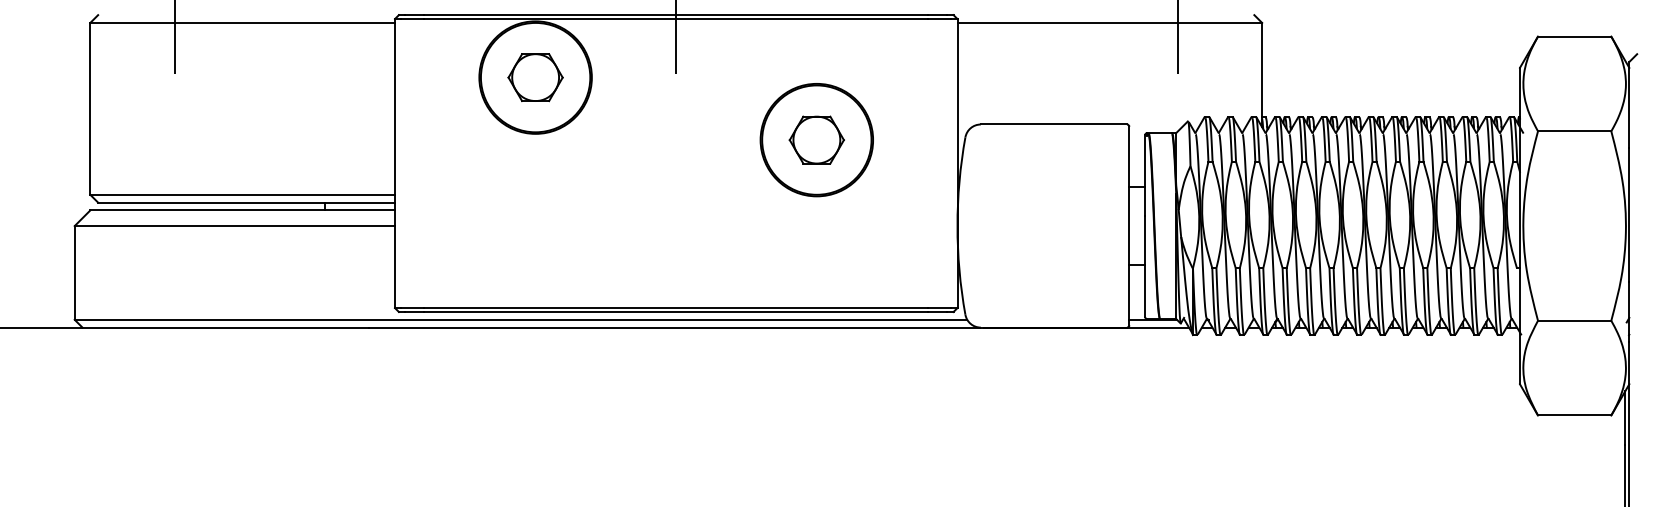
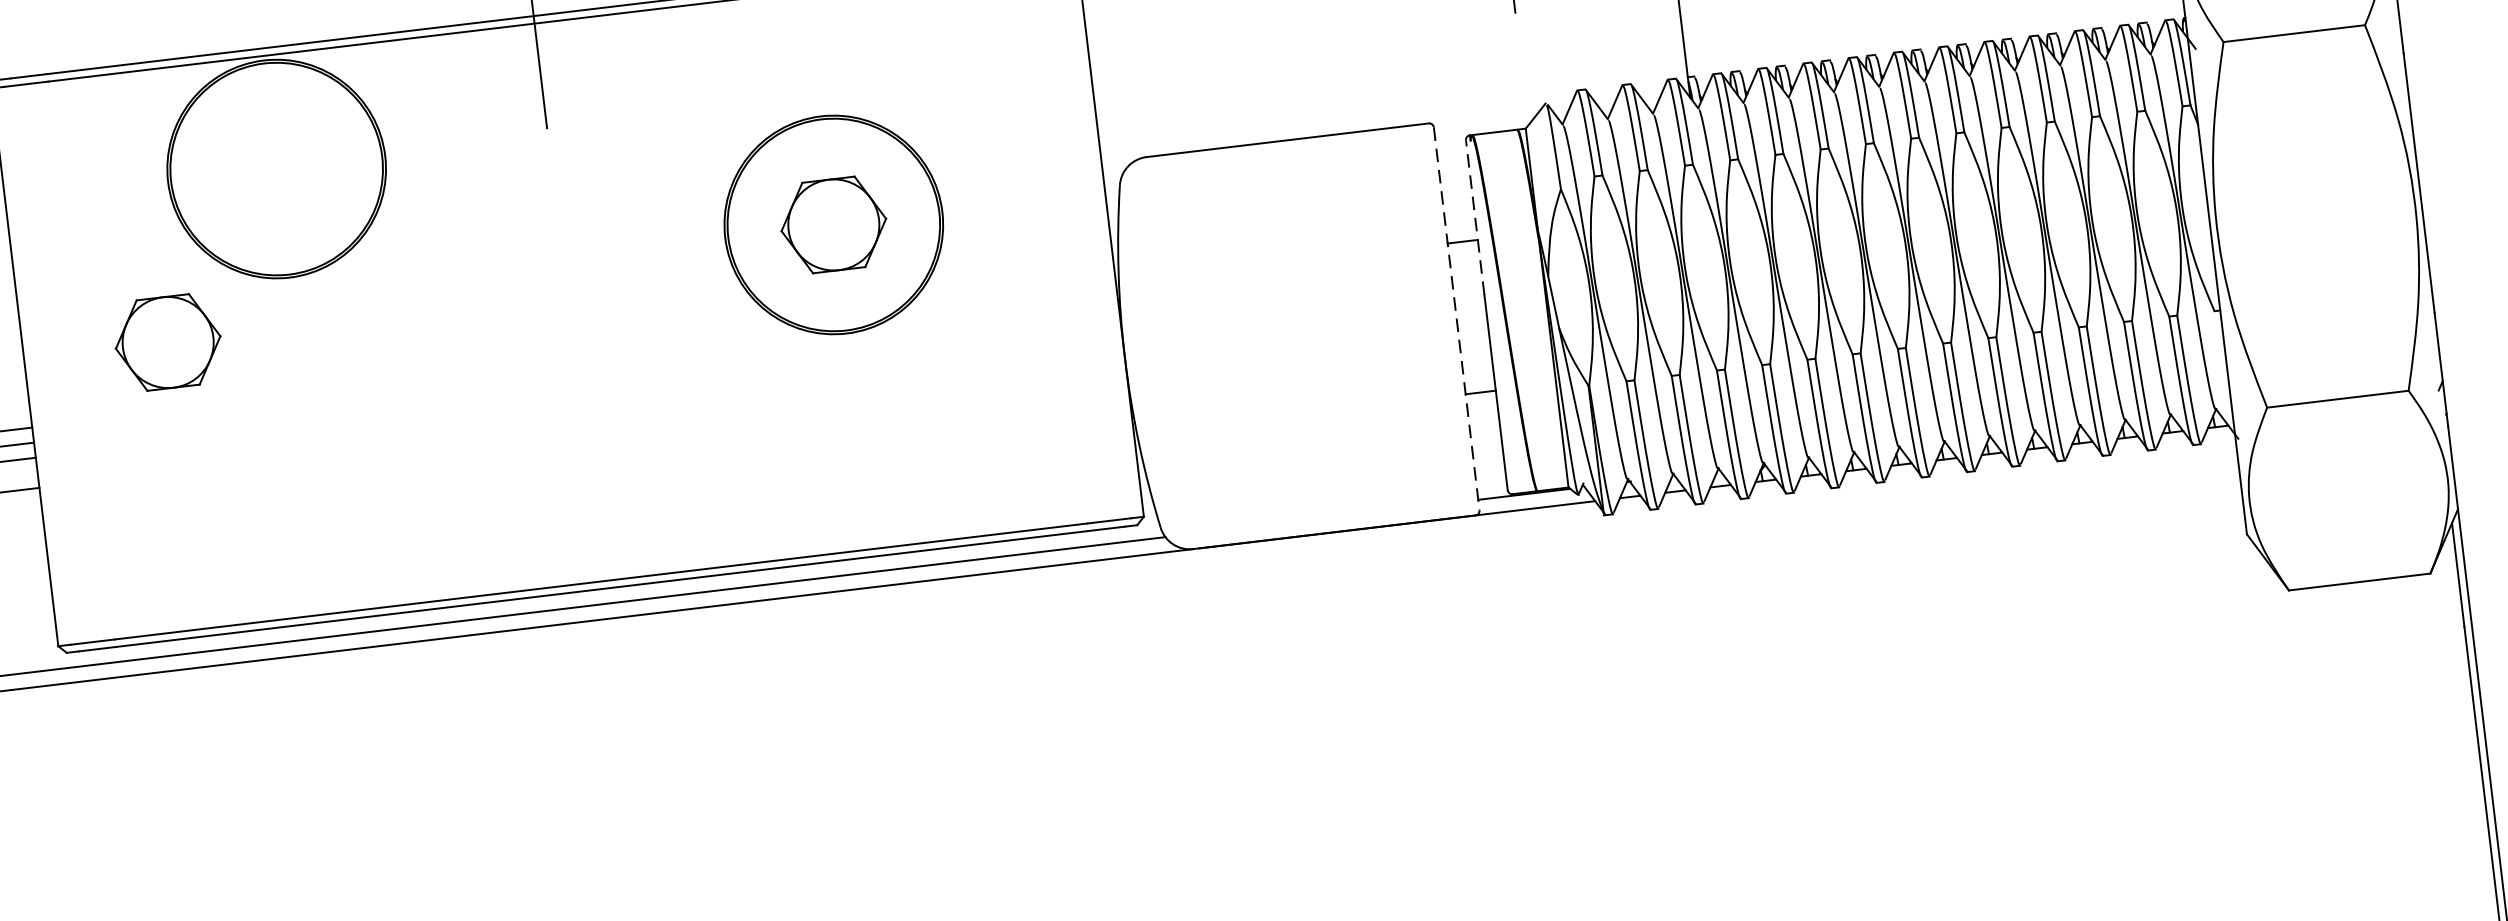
part: (535, 77) -> (167, 342), moved
line: (1144, 174) -> (1474, 215), solid -> dashed
line: (1129, 226) -> (1457, 319), solid -> dashed

